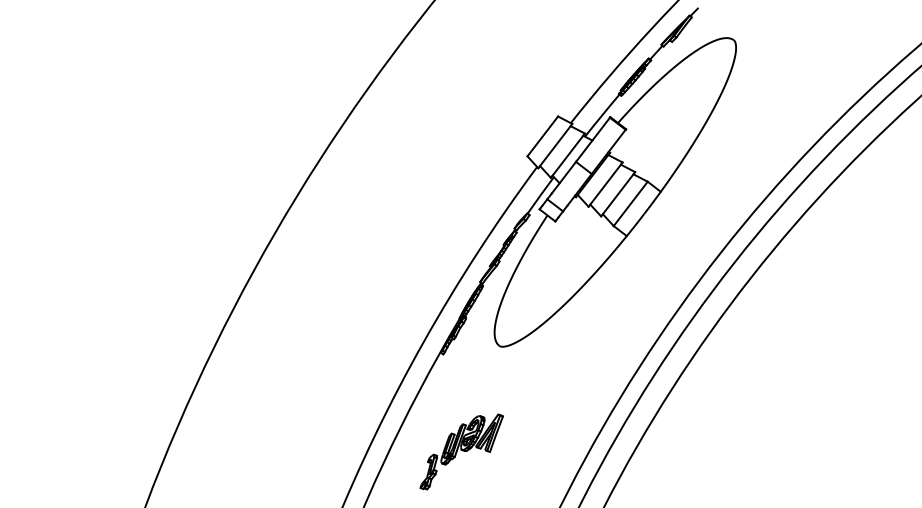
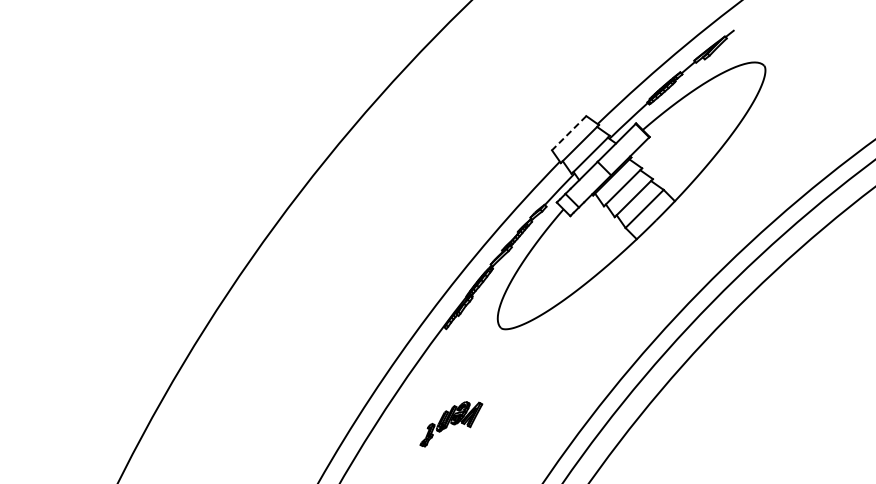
line: (542, 136) -> (568, 133), solid -> dashed
part: (461, 451) -> (451, 424), size x0.7

